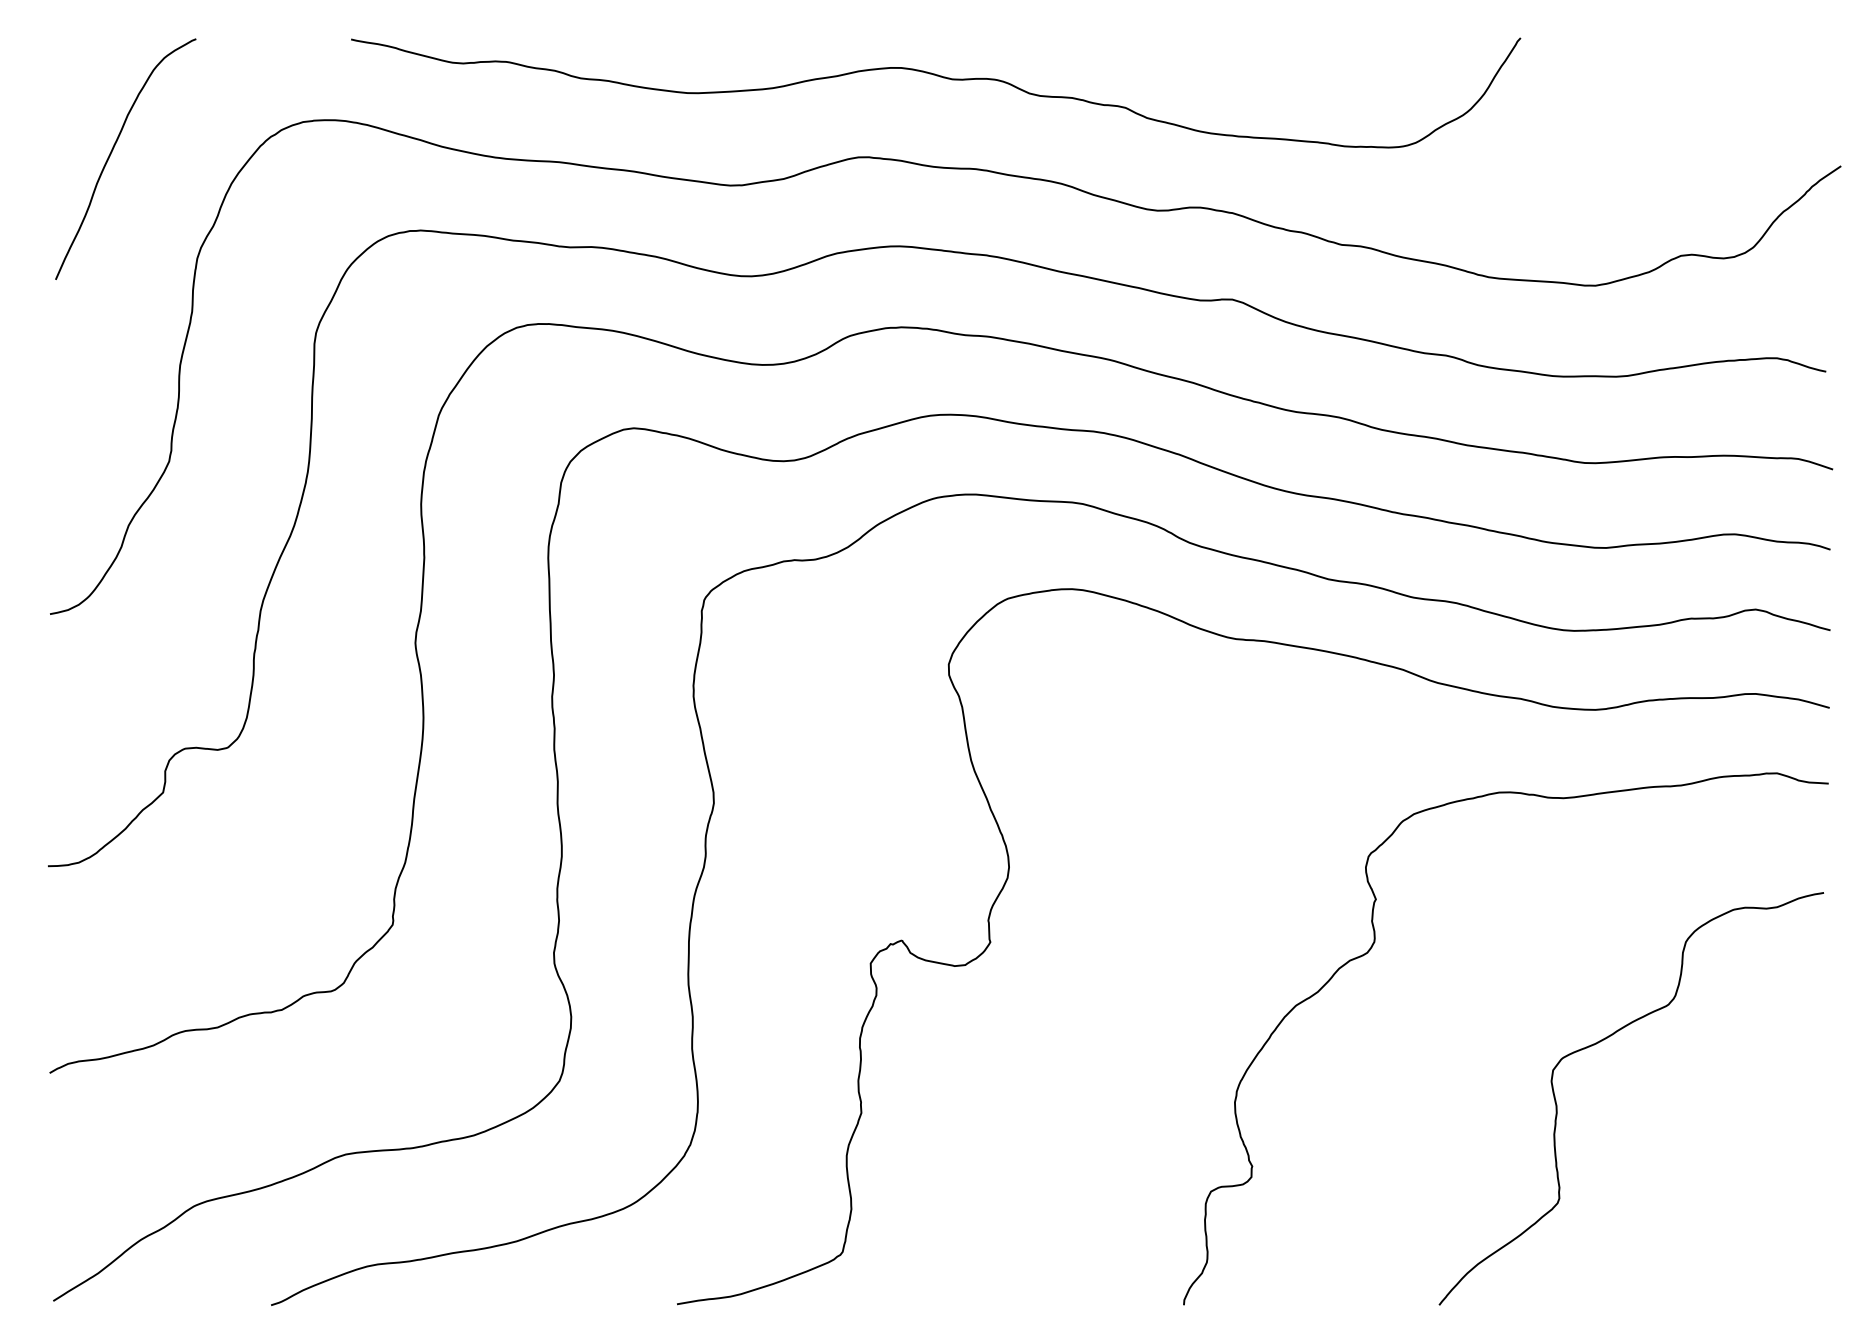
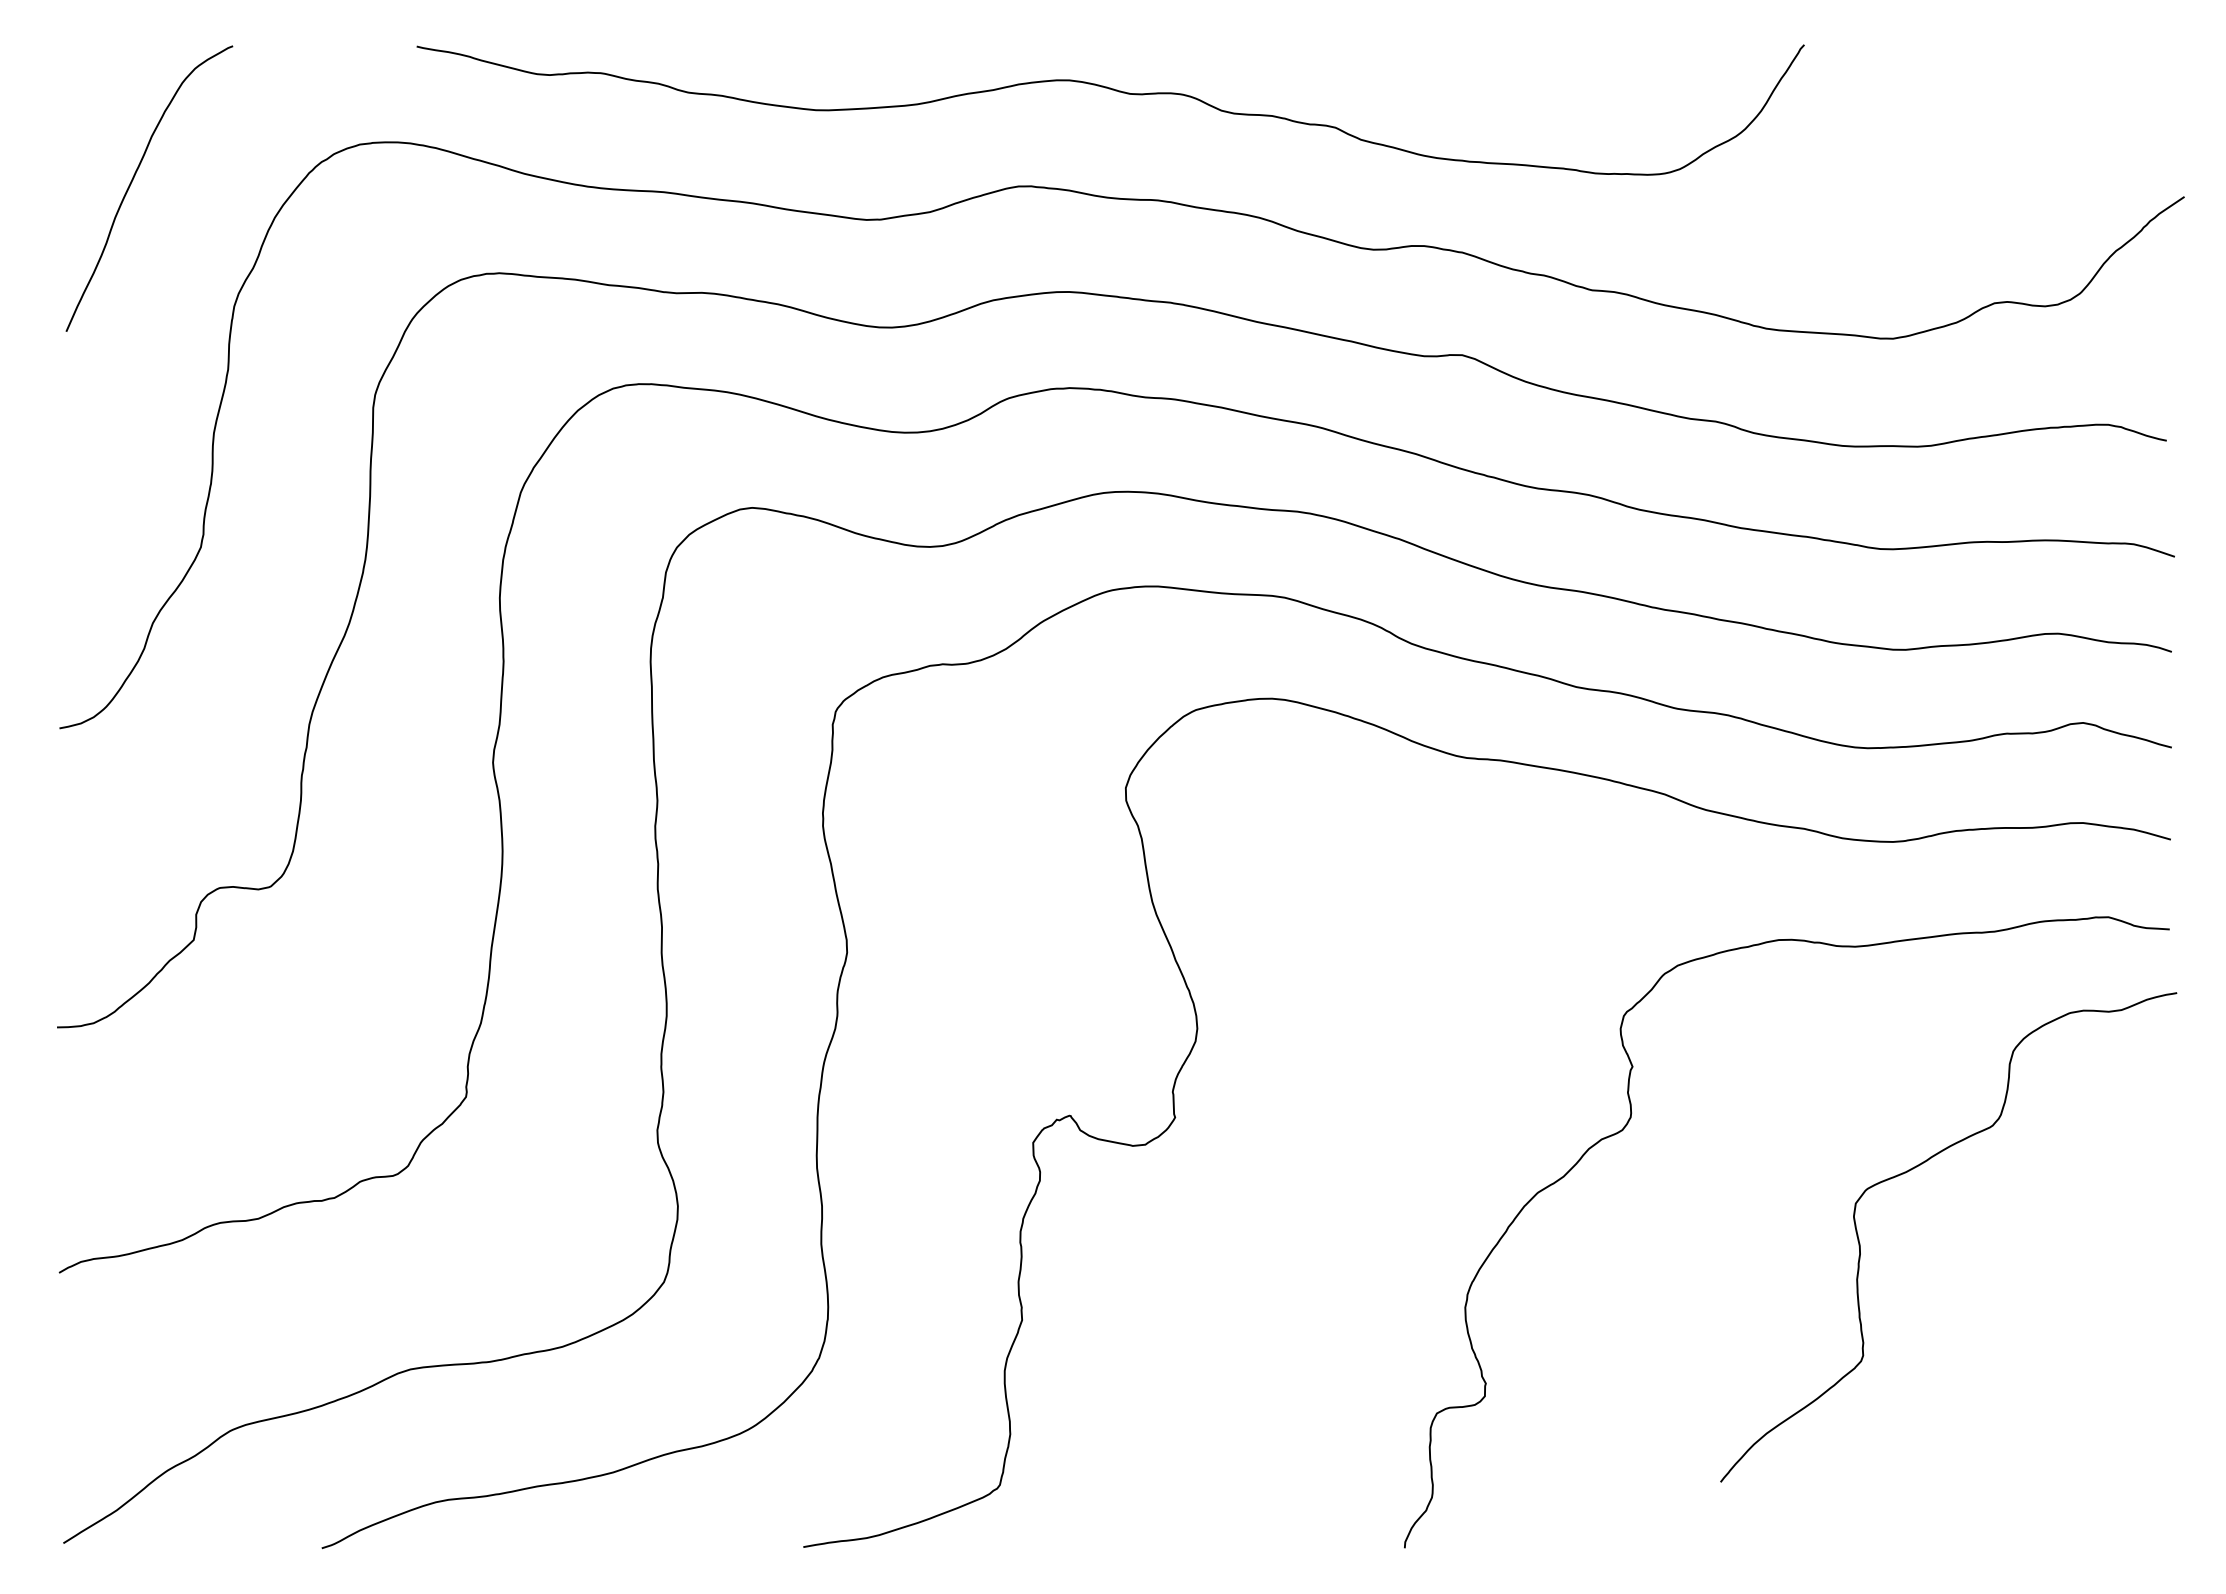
curve: (1601, 1041) -> (1913, 1169), moved

